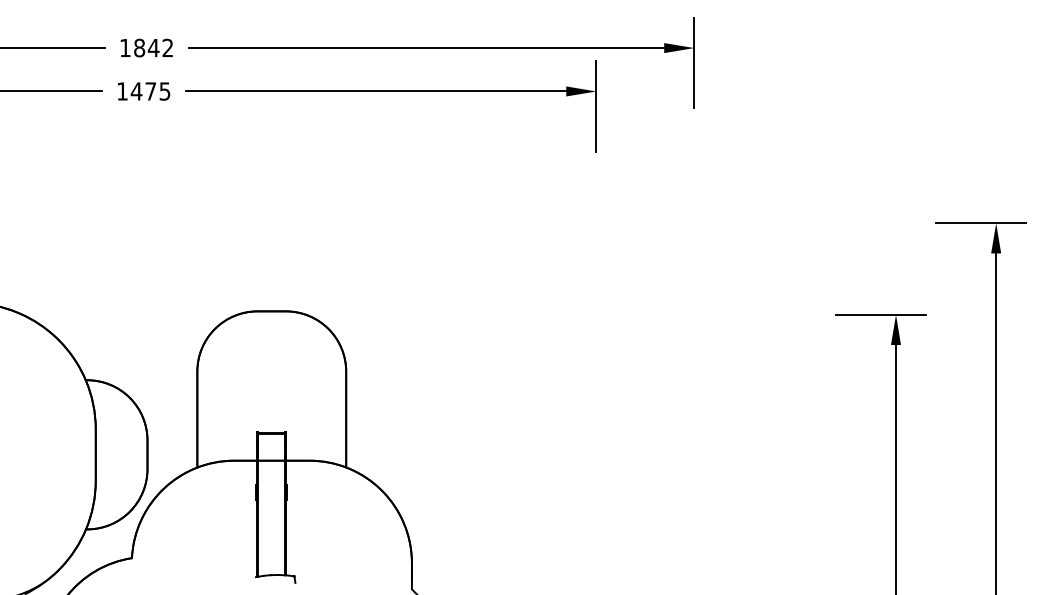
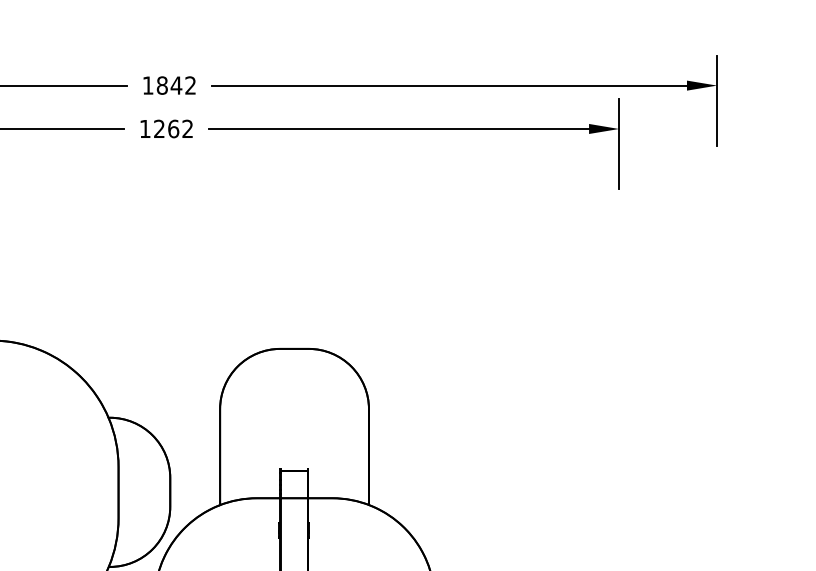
text: (150, 91) -> (173, 129), 1475 -> 1262

